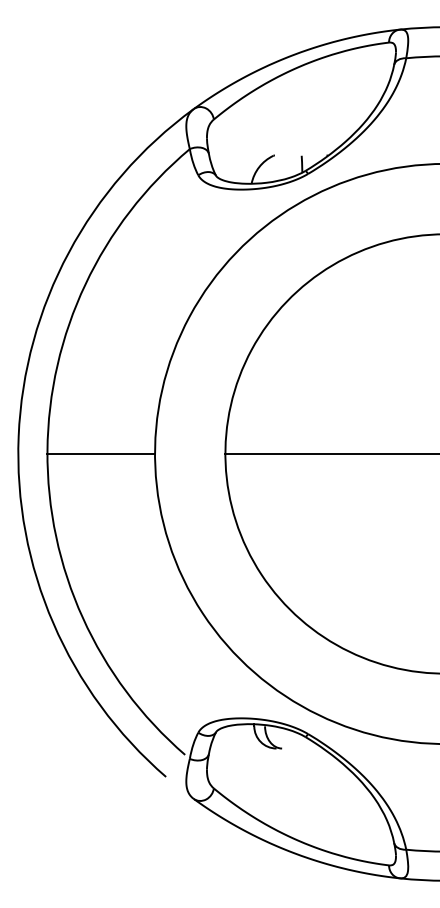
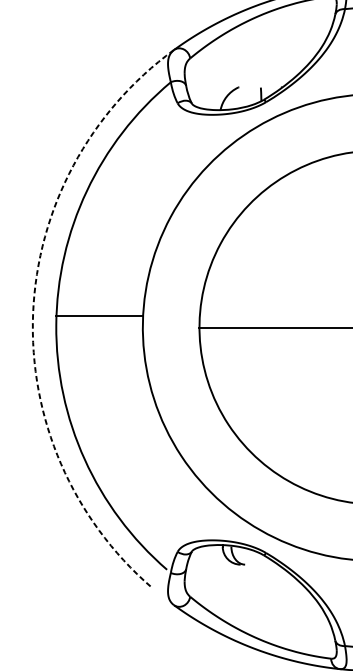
arc: (18, 436) -> (32, 313), solid -> dashed
line: (101, 453) -> (99, 315), moved

